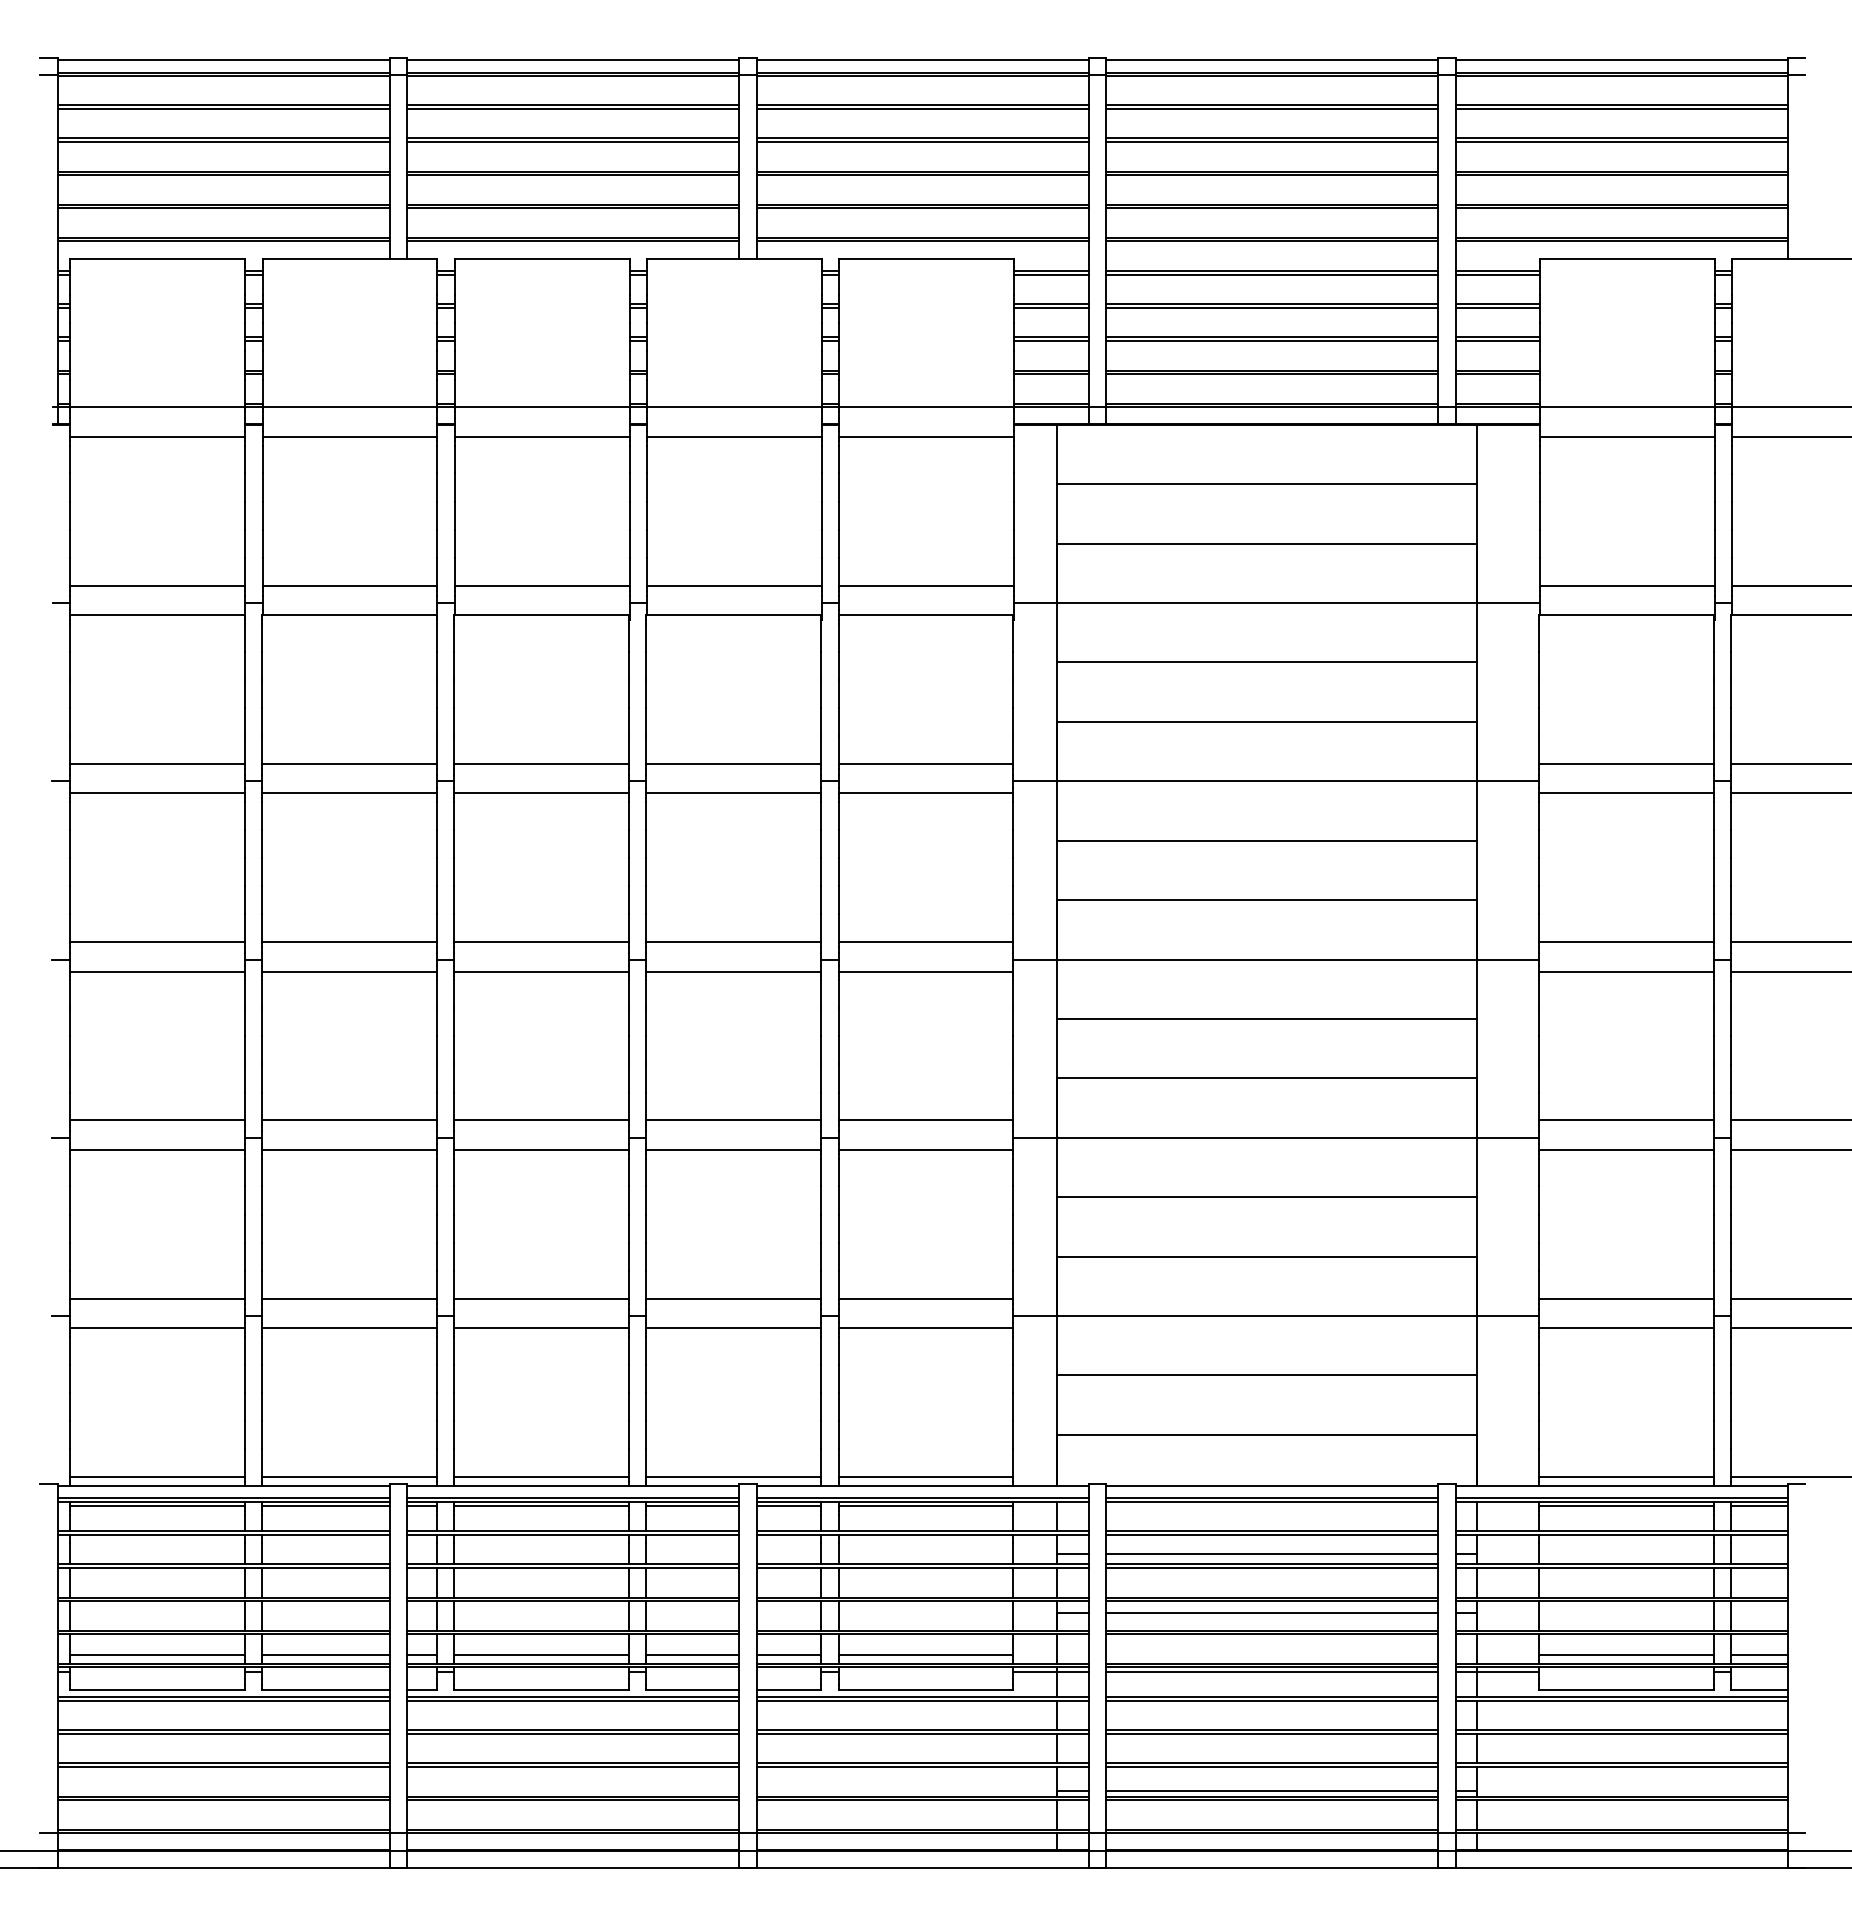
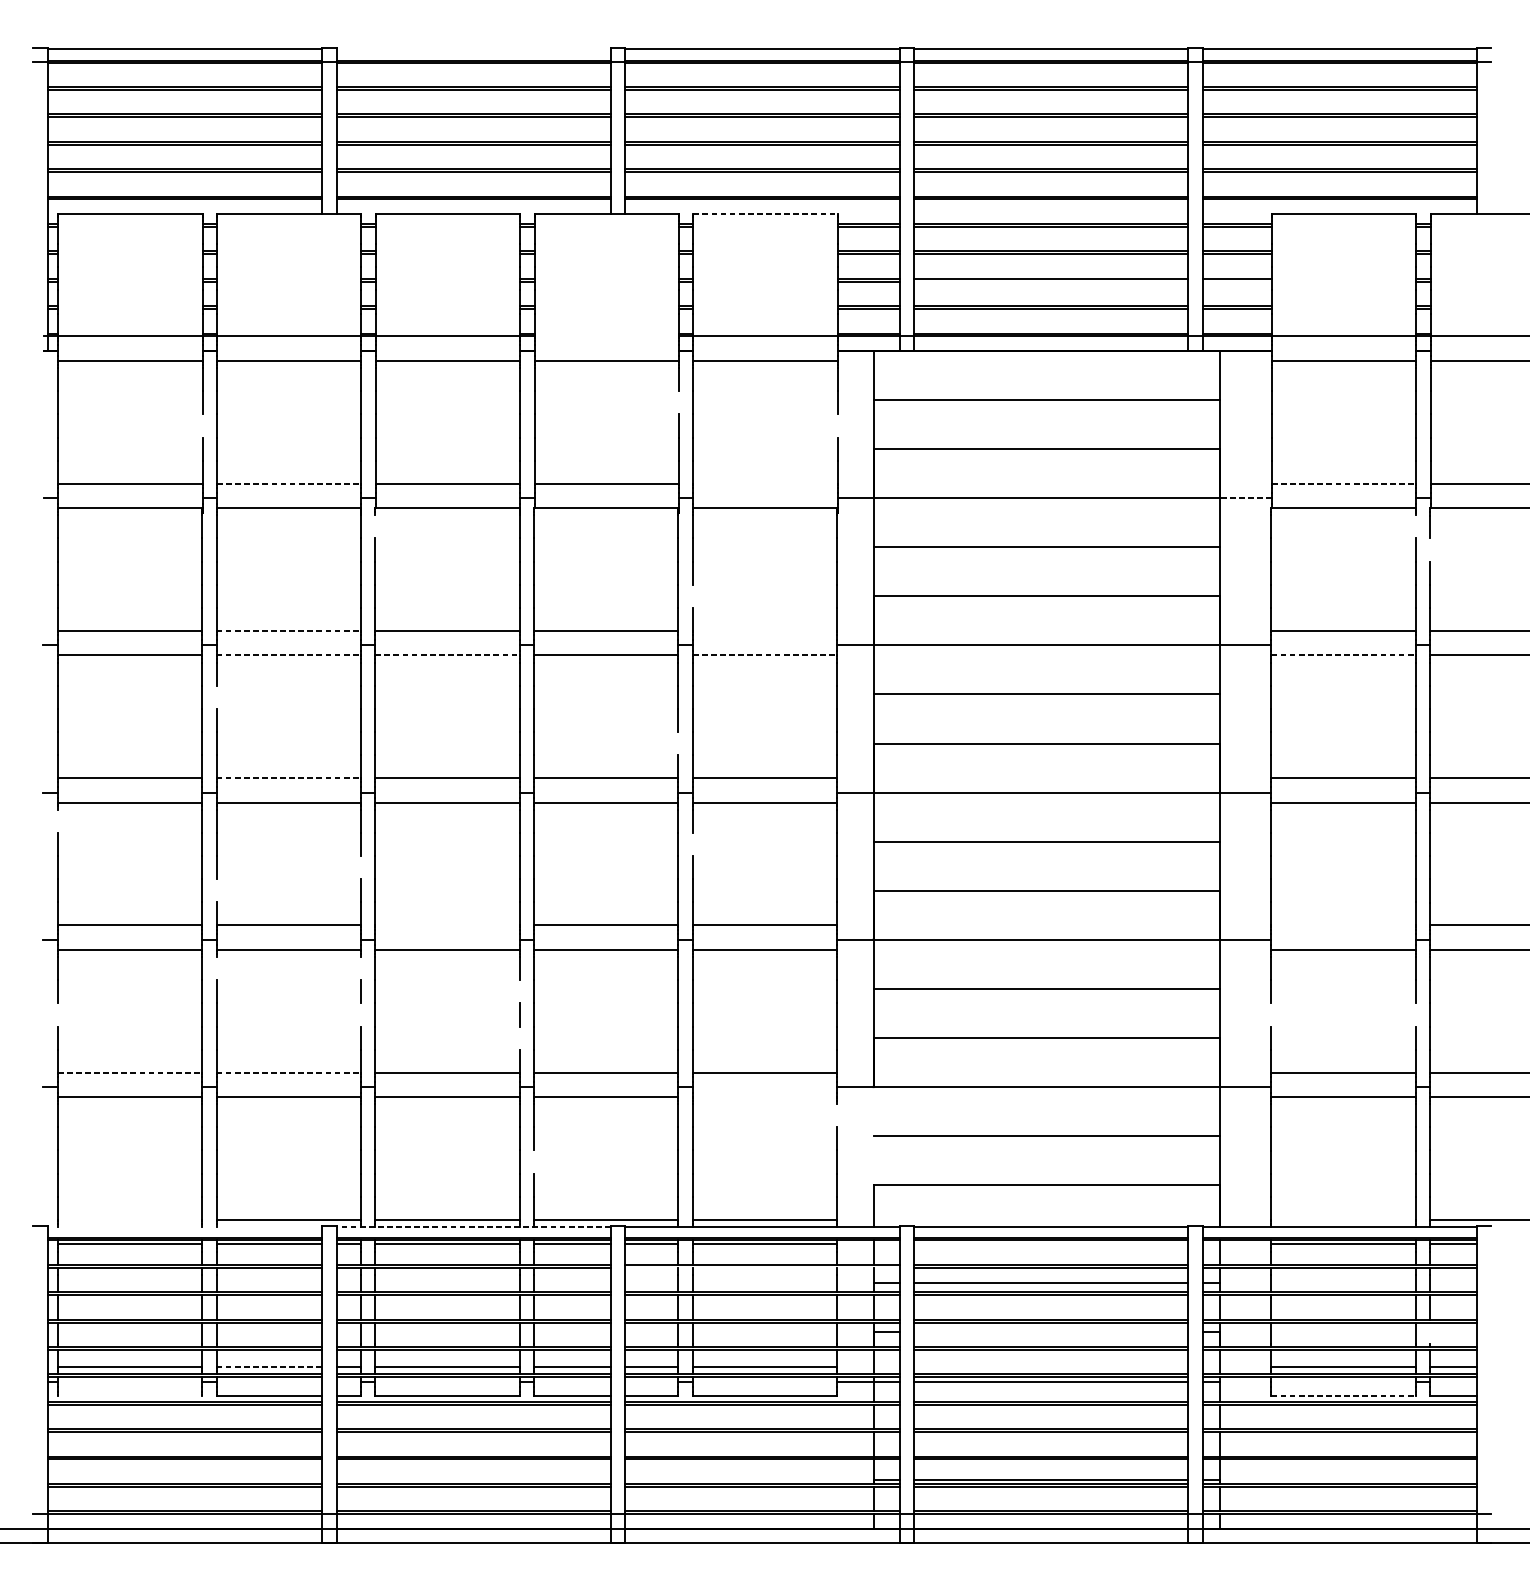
line: (573, 59) -> (473, 49), removed
line: (927, 258) -> (766, 213), solid -> dashed
line: (1272, 340) -> (1051, 281), removed
line: (1497, 340) -> (1237, 281), removed
line: (734, 407) -> (606, 336), removed
line: (821, 487) -> (678, 402), removed
line: (245, 515) -> (202, 425), removed
line: (1014, 515) -> (838, 425), removed
line: (350, 585) -> (289, 483), solid -> dashed
line: (926, 585) -> (765, 483), removed
line: (1627, 585) -> (1344, 483), solid -> dashed
line: (1507, 603) -> (1245, 498), solid -> dashed
line: (454, 637) -> (375, 526), removed
line: (1713, 637) -> (1415, 526), removed
line: (1731, 665) -> (1430, 549), removed
line: (838, 721) -> (692, 596), removed
line: (349, 763) -> (288, 630), solid -> dashed
line: (925, 763) -> (764, 630), removed
line: (349, 793) -> (288, 655), solid -> dashed
line: (542, 793) -> (448, 655), solid -> dashed
line: (926, 793) -> (765, 655), solid -> dashed
line: (1627, 793) -> (1344, 655), solid -> dashed
line: (262, 843) -> (216, 696), removed
line: (821, 900) -> (678, 743), removed
line: (349, 942) -> (288, 778), solid -> dashed
line: (69, 994) -> (57, 821), removed
line: (838, 1022) -> (692, 844), removed
line: (436, 1050) -> (360, 867), removed
line: (262, 1078) -> (216, 890), removed
line: (541, 1120) -> (447, 925), removed
line: (1626, 1120) -> (1343, 925), removed
line: (262, 1172) -> (216, 968), removed
line: (436, 1172) -> (360, 968), removed
line: (628, 1200) -> (519, 991), removed
line: (69, 1228) -> (57, 1014), removed
line: (436, 1228) -> (360, 1014), removed
line: (1539, 1228) -> (1271, 1014), removed
line: (1713, 1228) -> (1415, 1014), removed
line: (628, 1256) -> (519, 1037), removed
line: (157, 1298) -> (130, 1072), solid -> dashed
line: (349, 1298) -> (288, 1072), solid -> dashed
line: (925, 1328) -> (764, 1097), removed
line: (1013, 1350) -> (837, 1115), removed
line: (1057, 1400) -> (873, 1156), removed
line: (646, 1406) -> (534, 1161), removed
line: (156, 1476) -> (129, 1219), removed
line: (1626, 1476) -> (1343, 1219), removed
line: (223, 1485) -> (184, 1227), removed
line: (572, 1485) -> (473, 1227), solid -> dashed
line: (922, 1534) -> (762, 1267), removed
line: (1272, 1613) -> (1051, 1332), removed
line: (1731, 1614) -> (1430, 1333), removed
line: (325, 1655) -> (268, 1367), solid -> dashed
line: (1507, 1672) -> (1245, 1381), removed
line: (156, 1689) -> (129, 1395), removed
line: (1627, 1689) -> (1344, 1395), solid -> dashed

